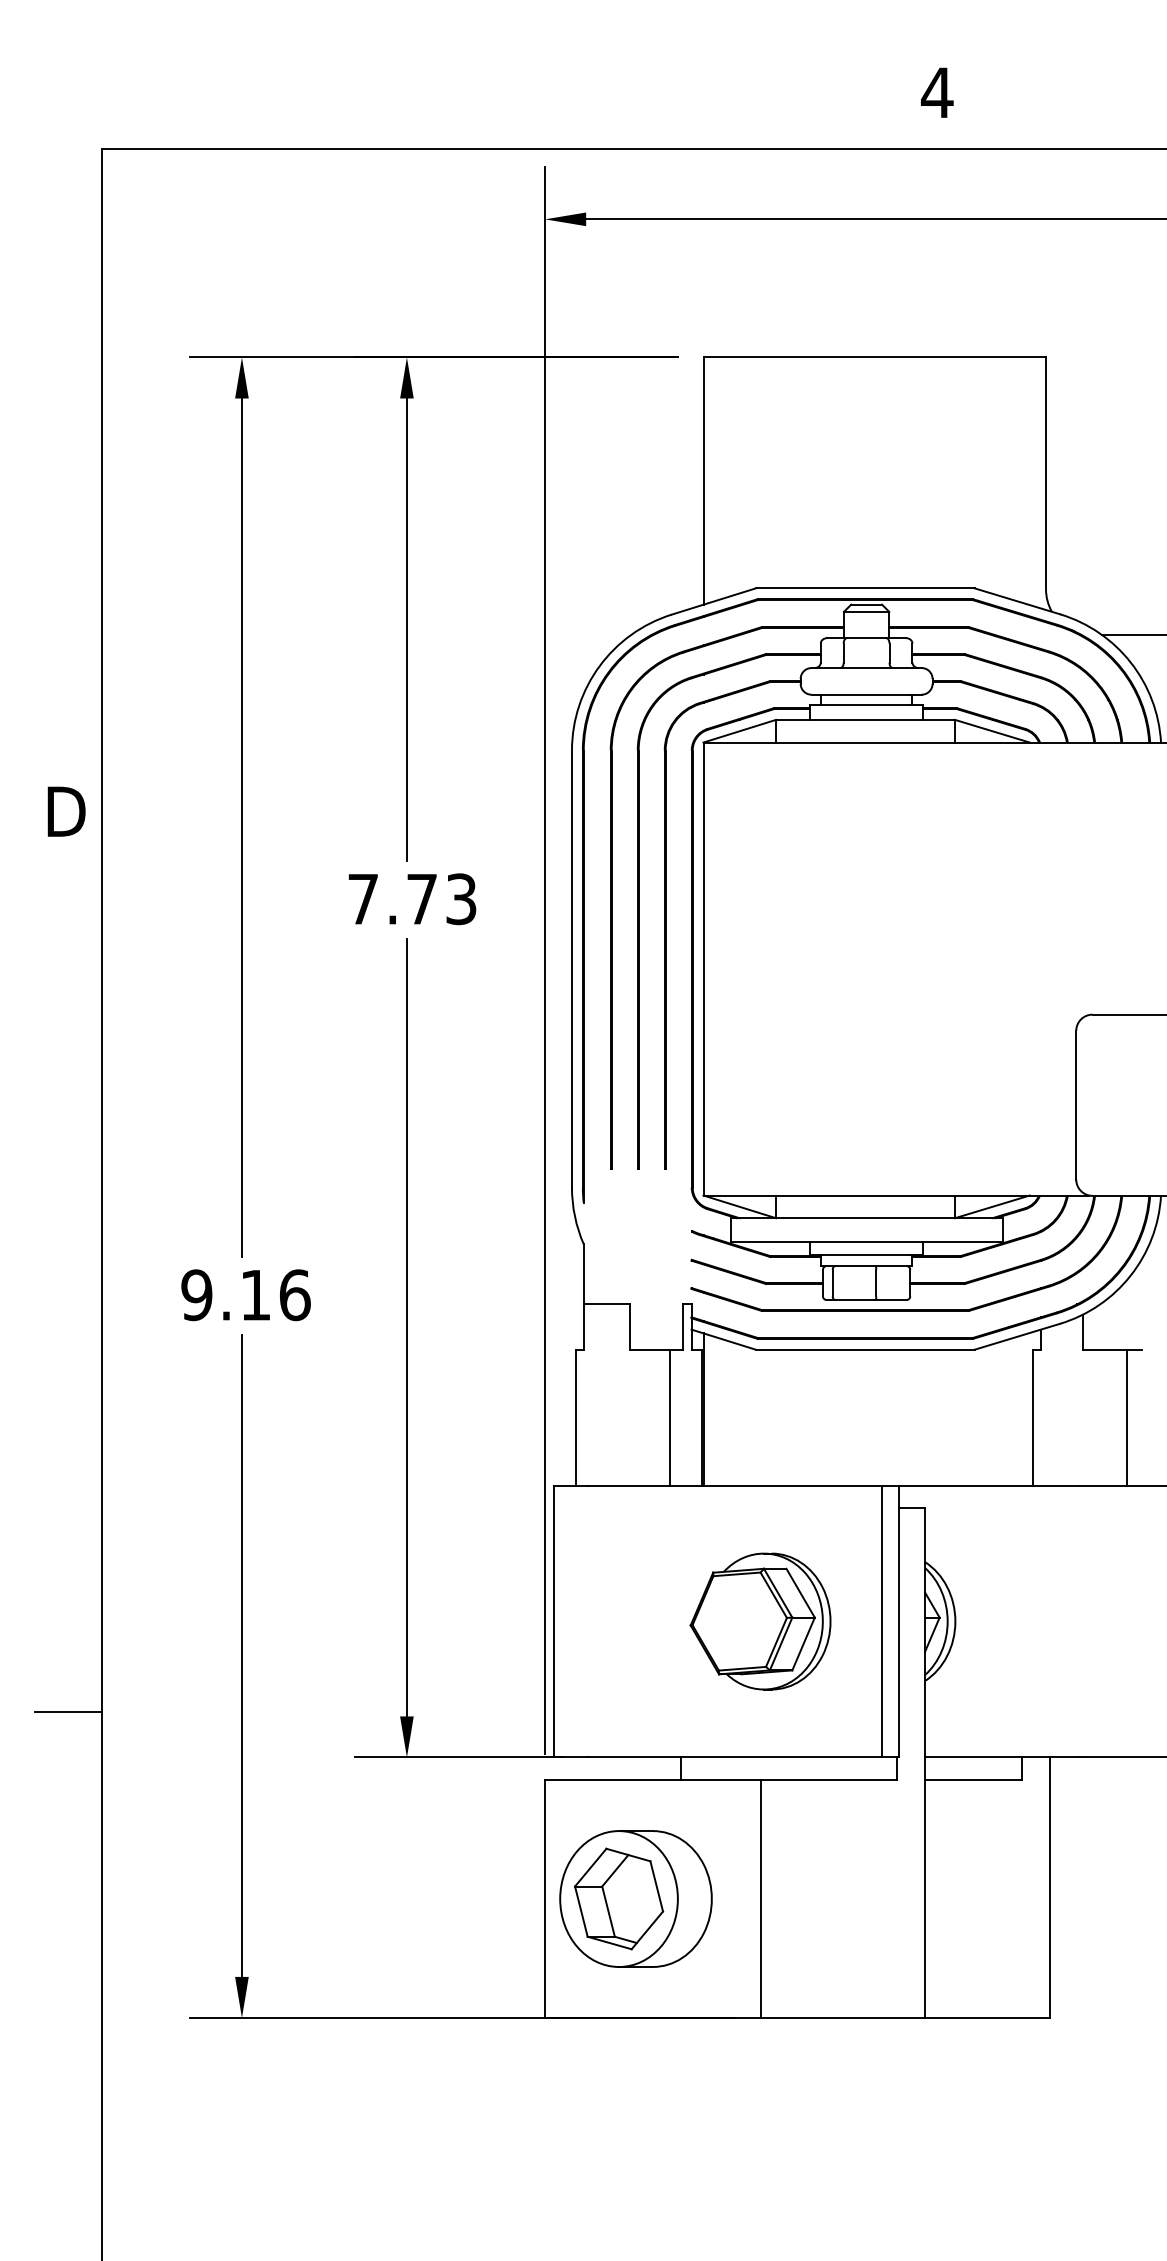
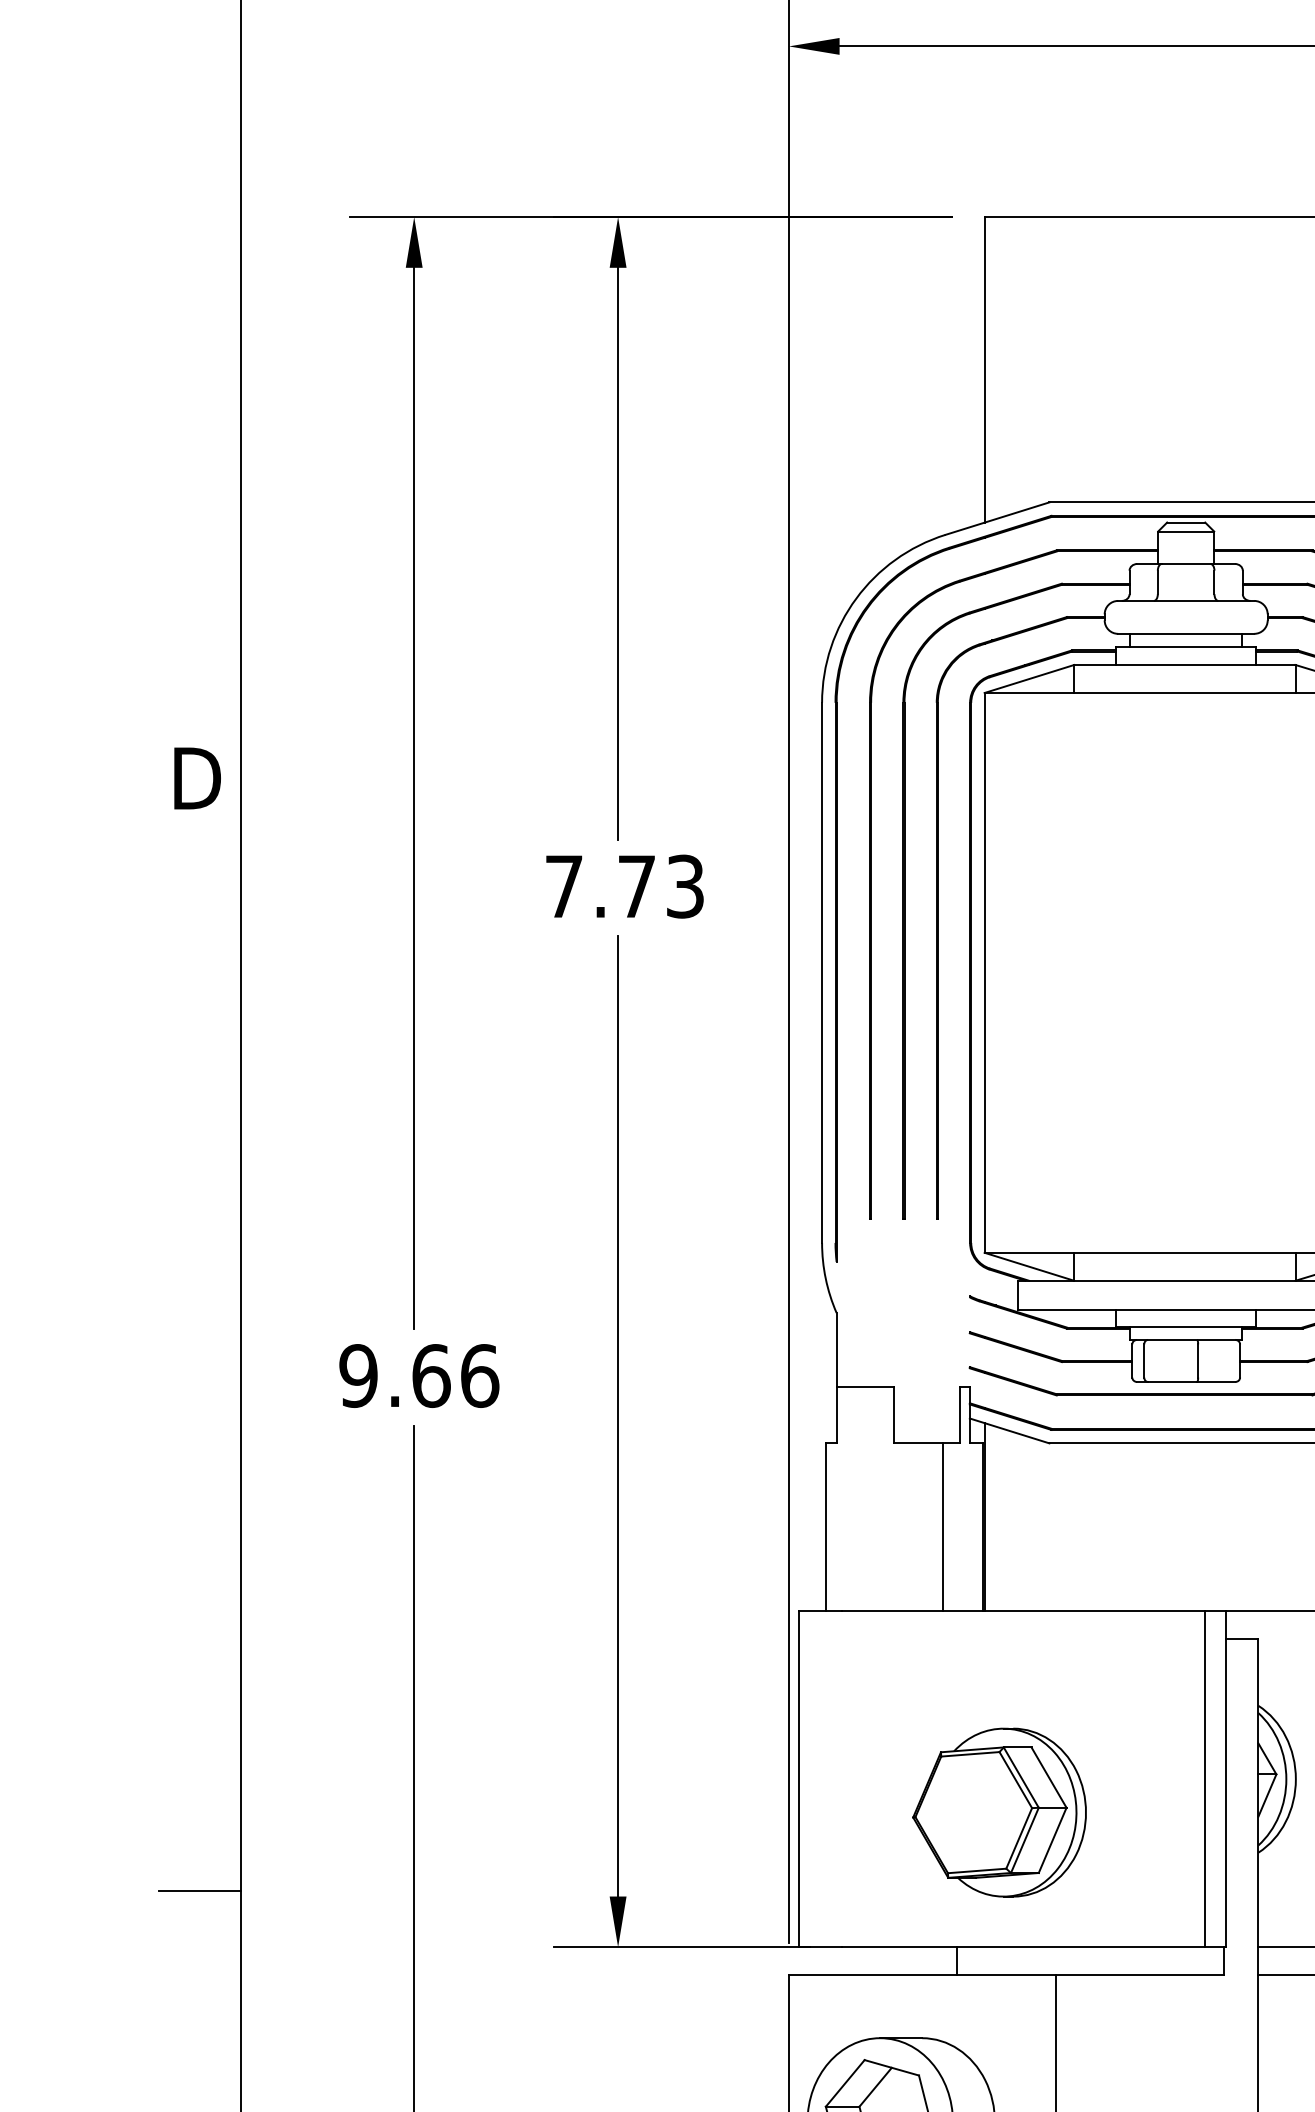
text: (255, 1295) -> (430, 1376), 9.16 -> 9.66
part: (760, 1621) -> (999, 1812), moved

